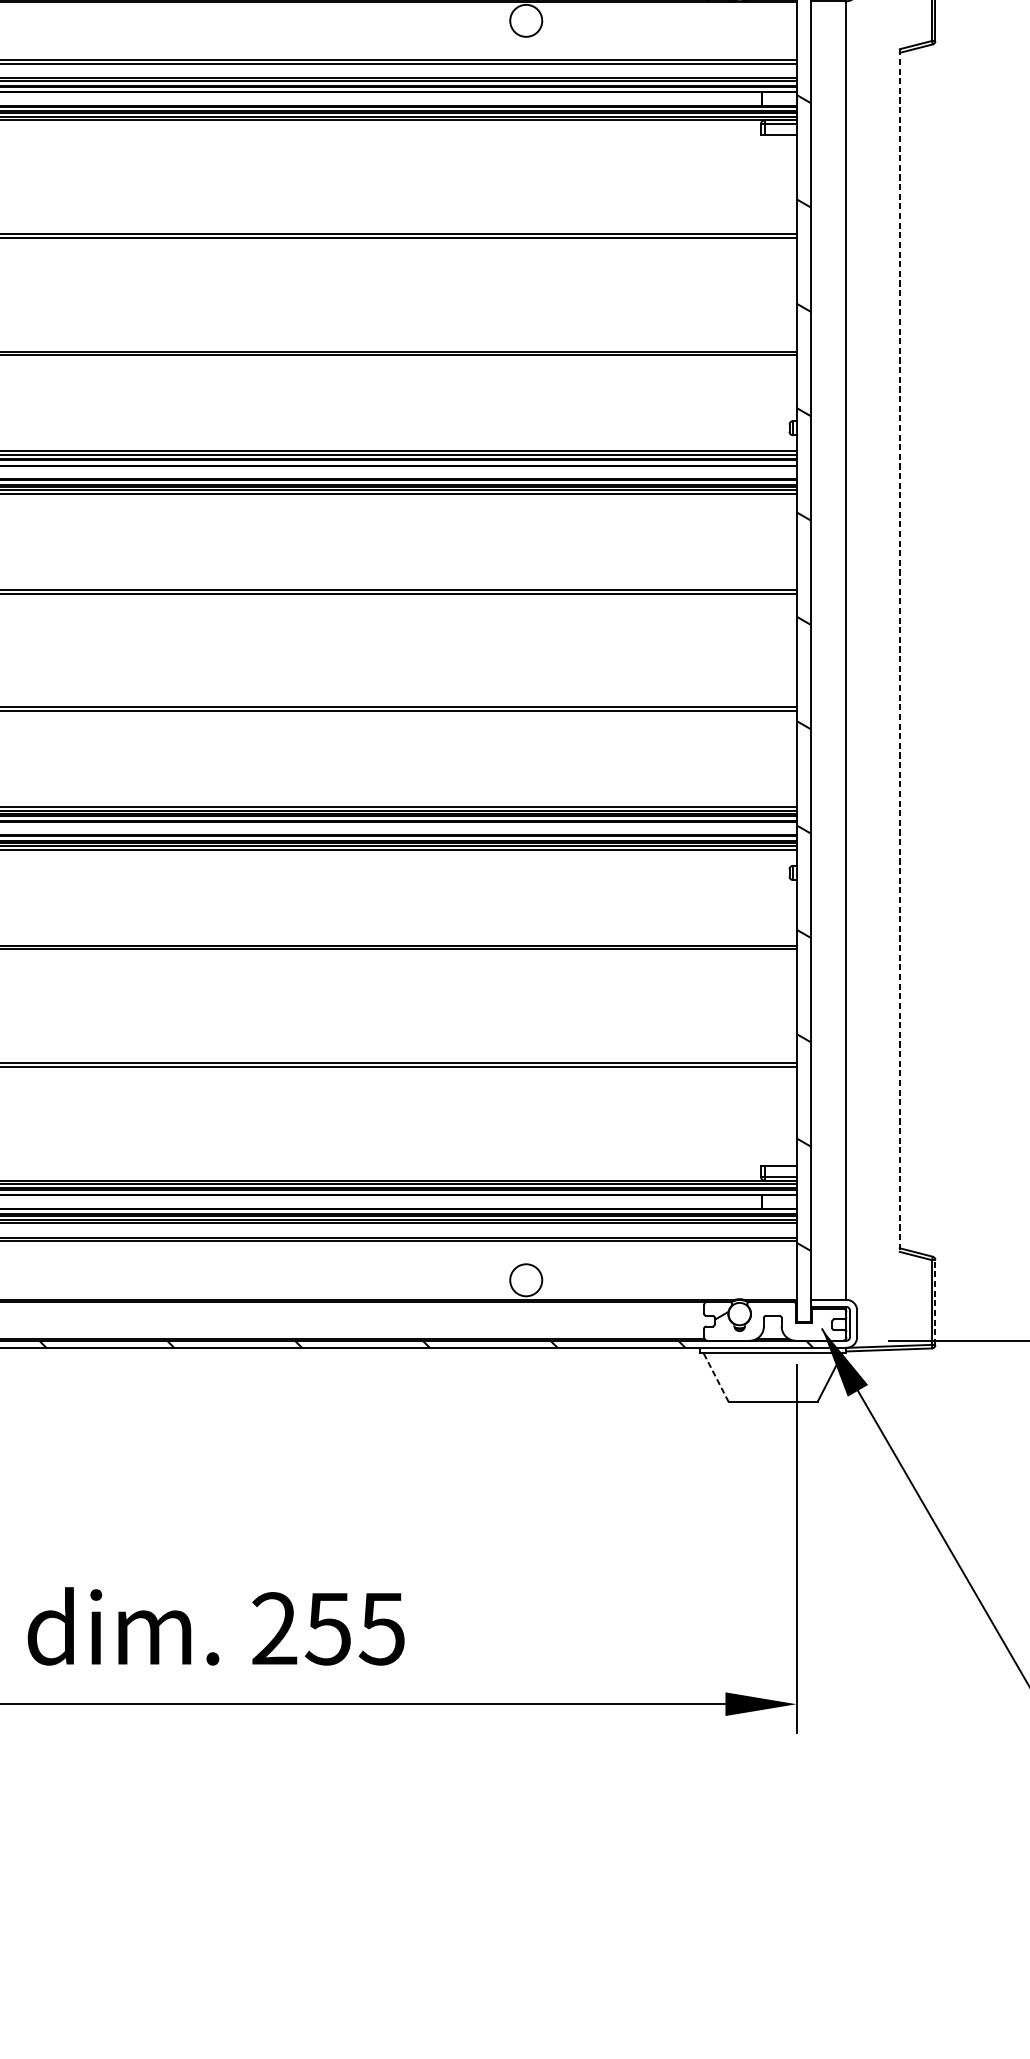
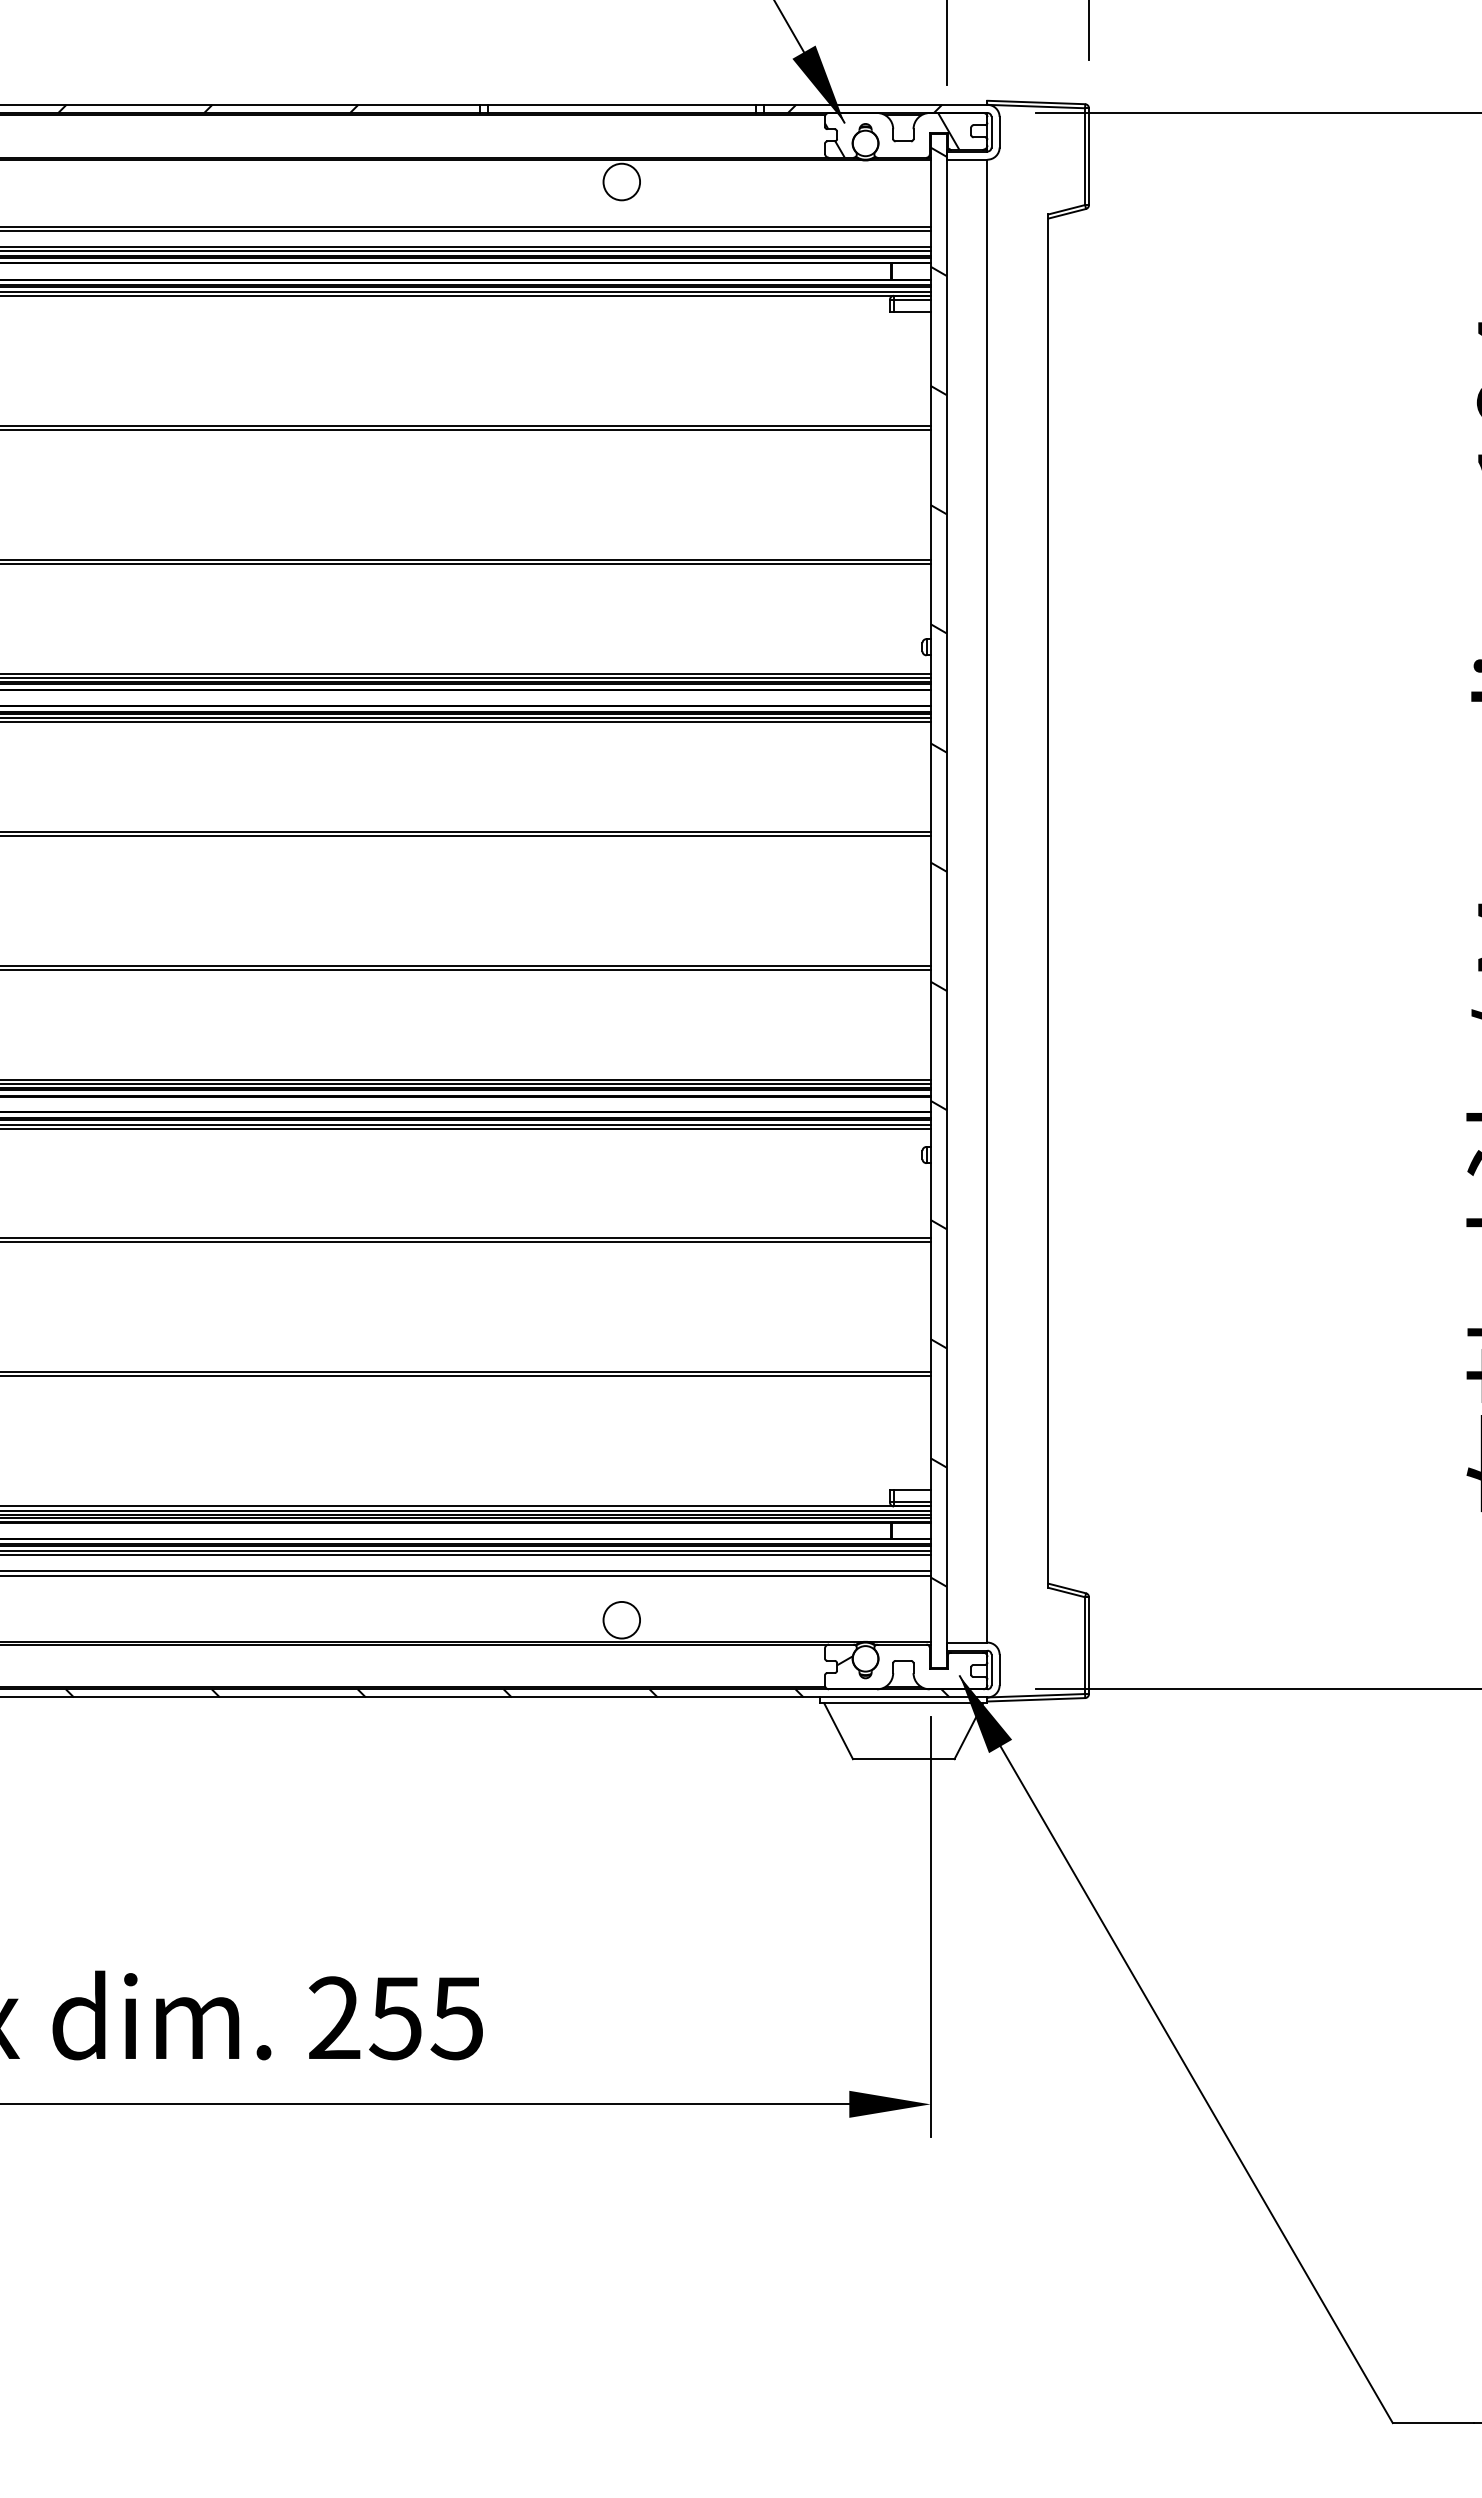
line: (899, 650) -> (1048, 901), dashed -> solid
line: (935, 1302) -> (1089, 1645), dashed -> solid
line: (715, 1377) -> (838, 1731), dashed -> solid

